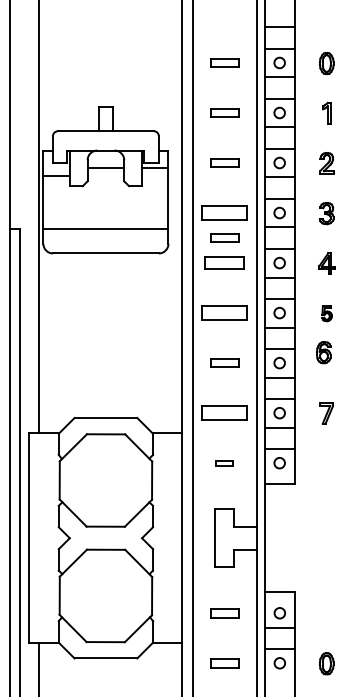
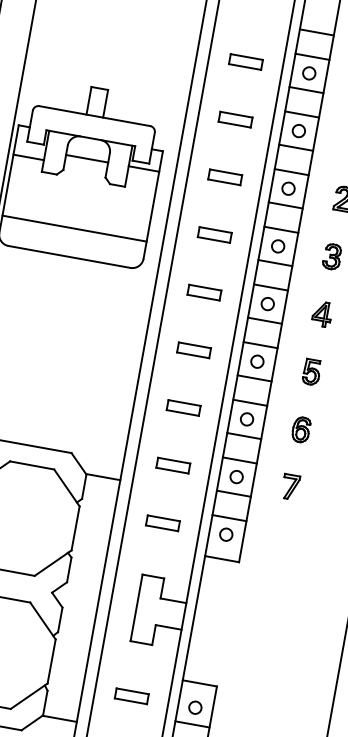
part: (224, 212) -> (214, 234), size x0.62
part: (224, 237) -> (209, 263), removed
part: (224, 262) -> (204, 291), size x0.71
part: (224, 312) -> (193, 349), size x0.62
part: (326, 313) -> (311, 371), size x1.43
part: (323, 352) -> (300, 429), moved
part: (224, 412) -> (173, 464), size x0.62
part: (224, 463) -> (162, 523), size x1.67

